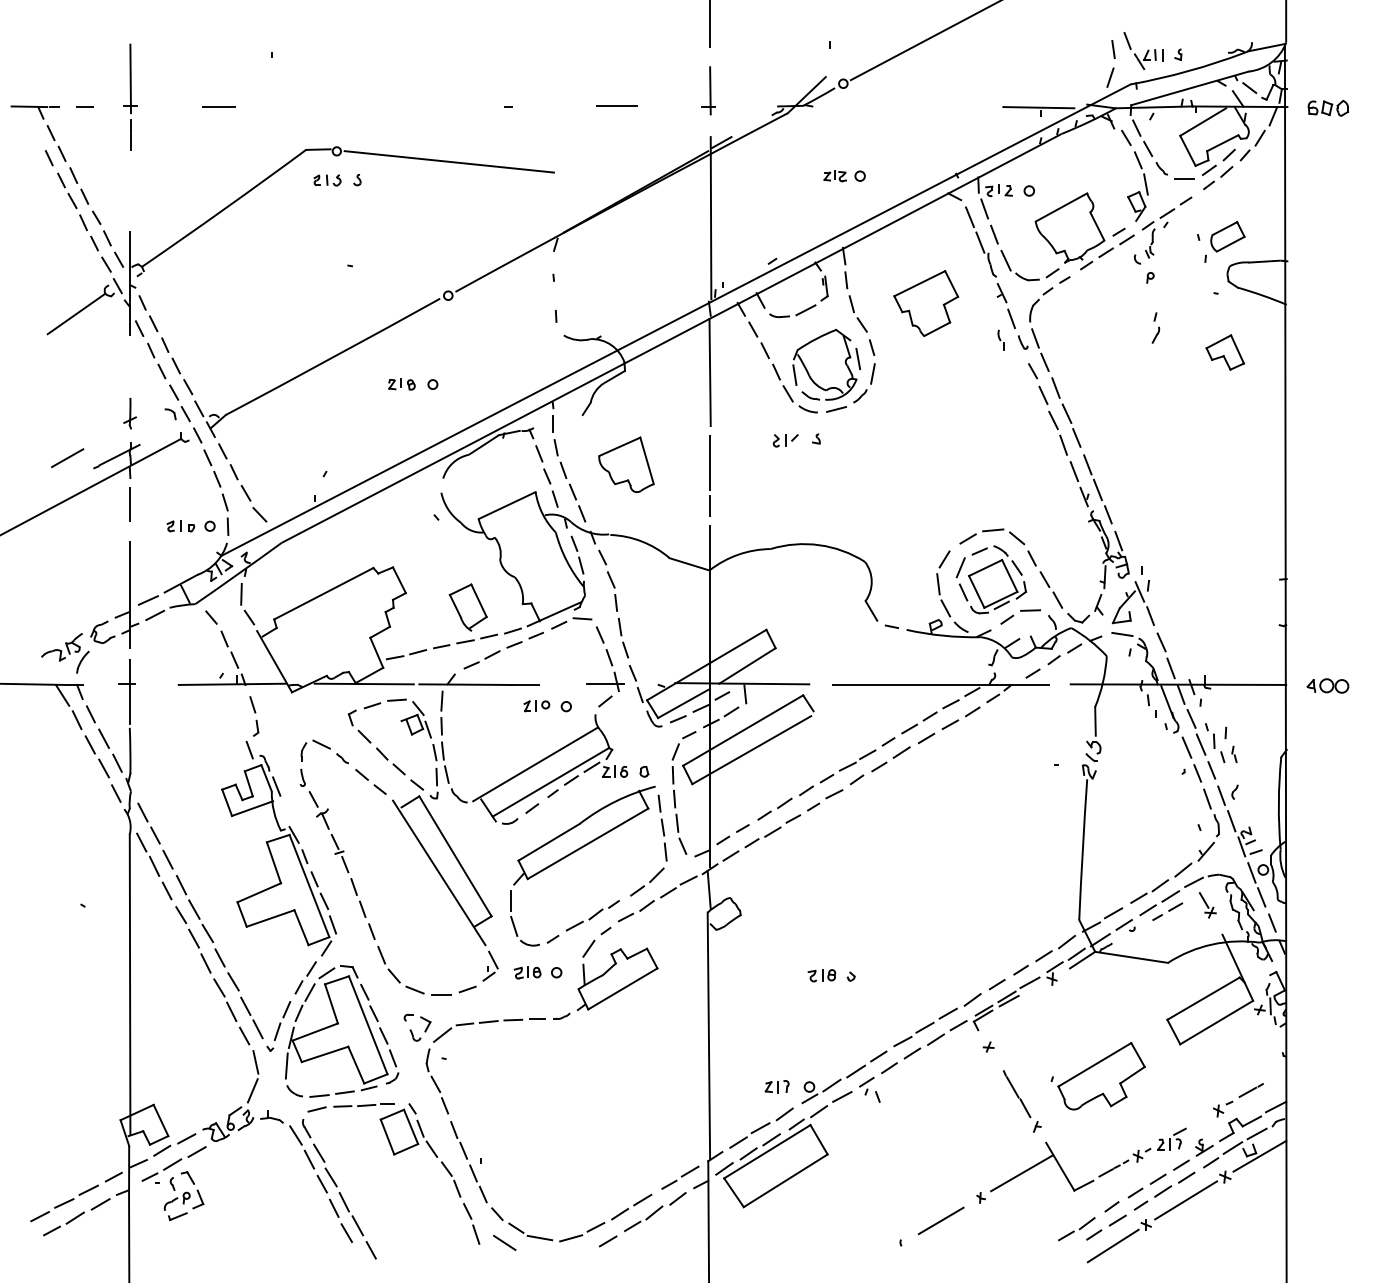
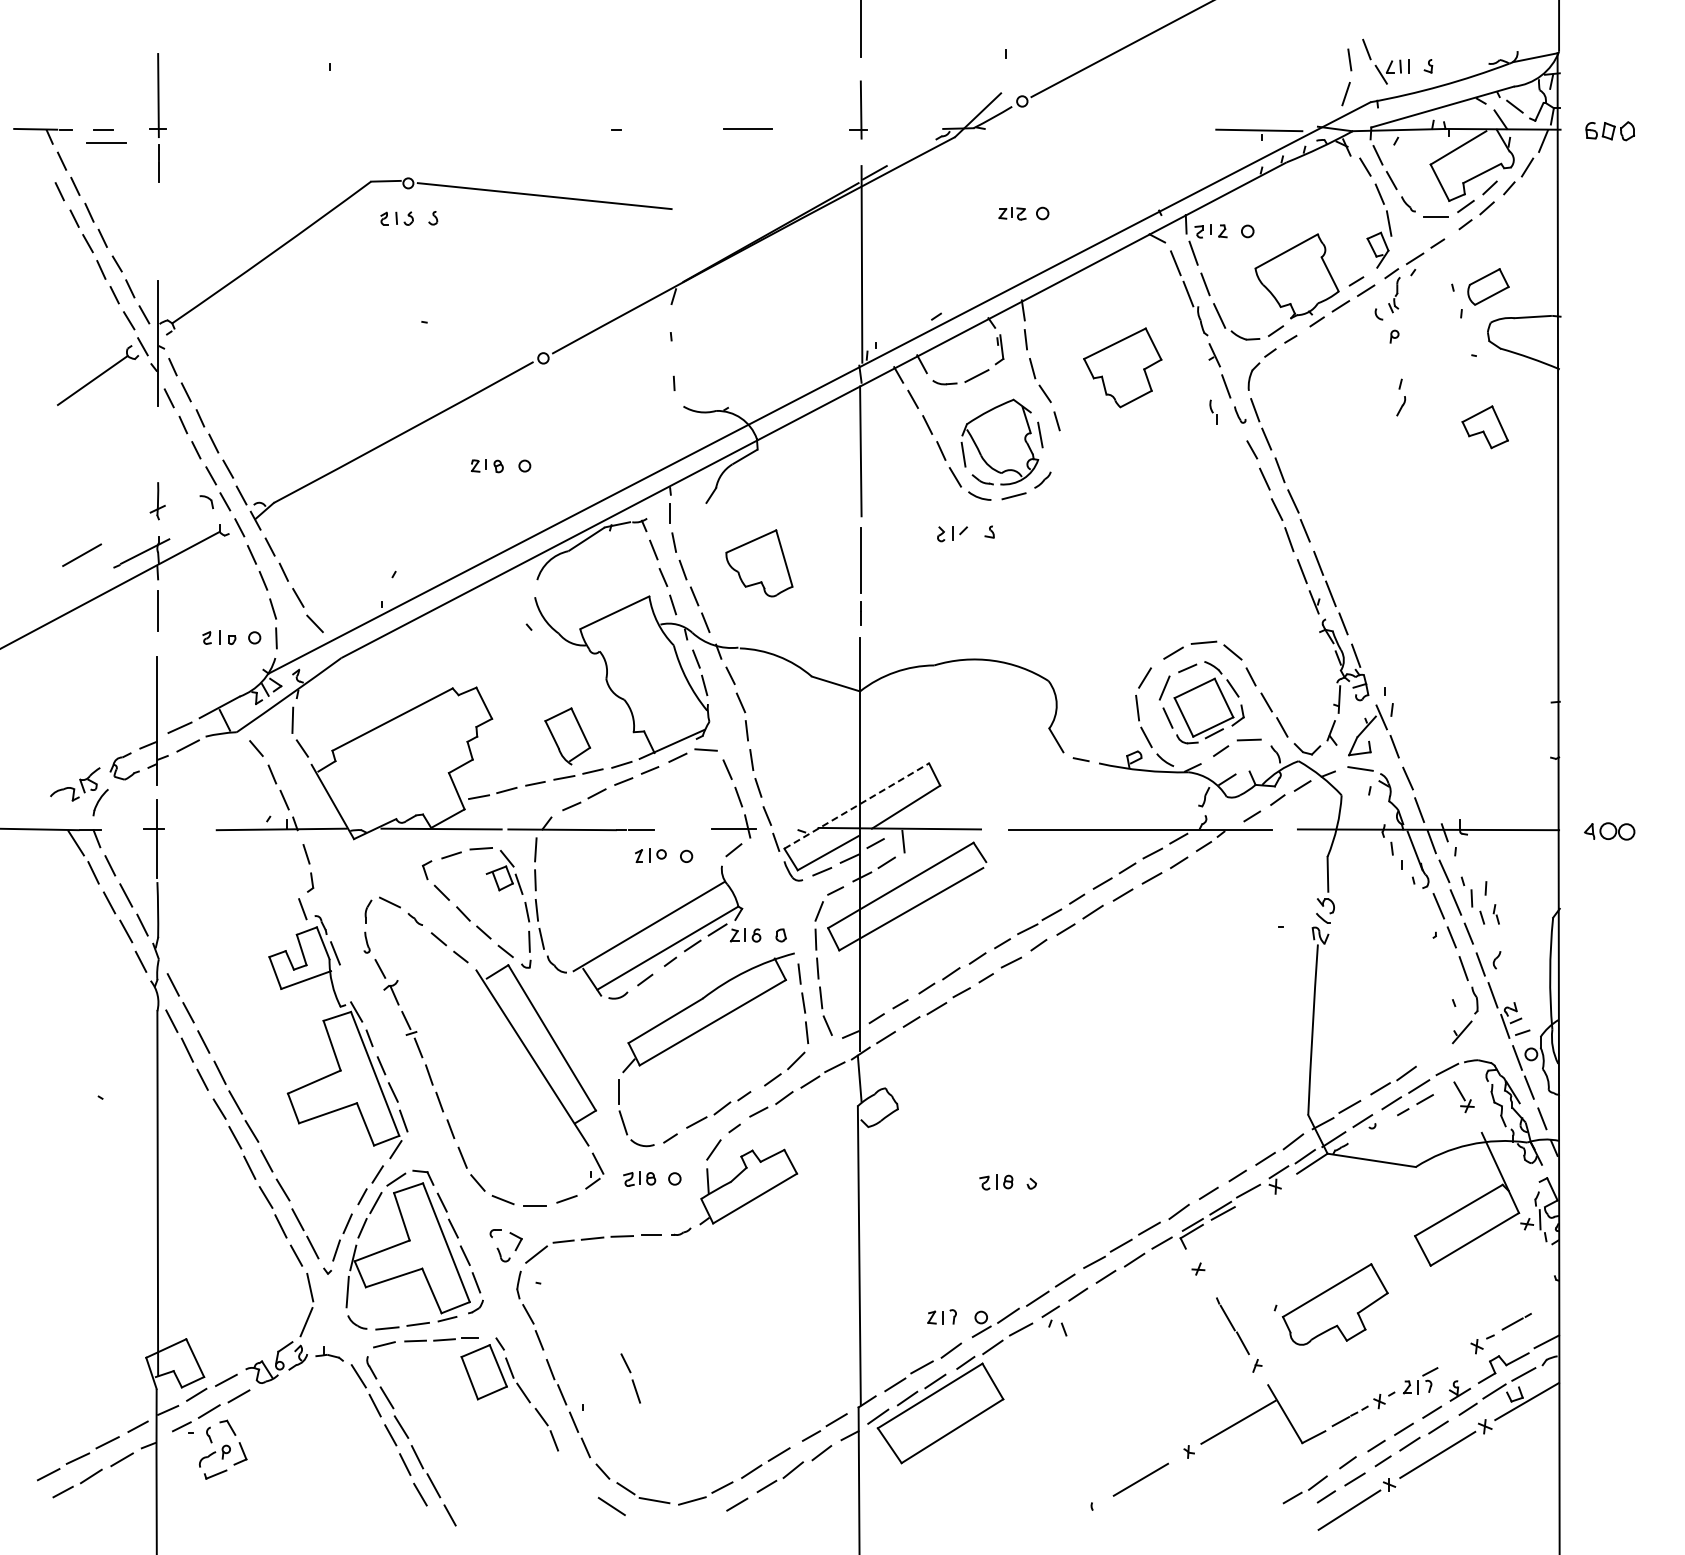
line: (218, 106) -> (106, 142), moved
line: (872, 374) -> (1057, 453), removed
line: (706, 665) -> (856, 806), solid -> dashed
line: (1183, 870) -> (1434, 1054), removed
part: (471, 1223) -> (630, 1378), moved

